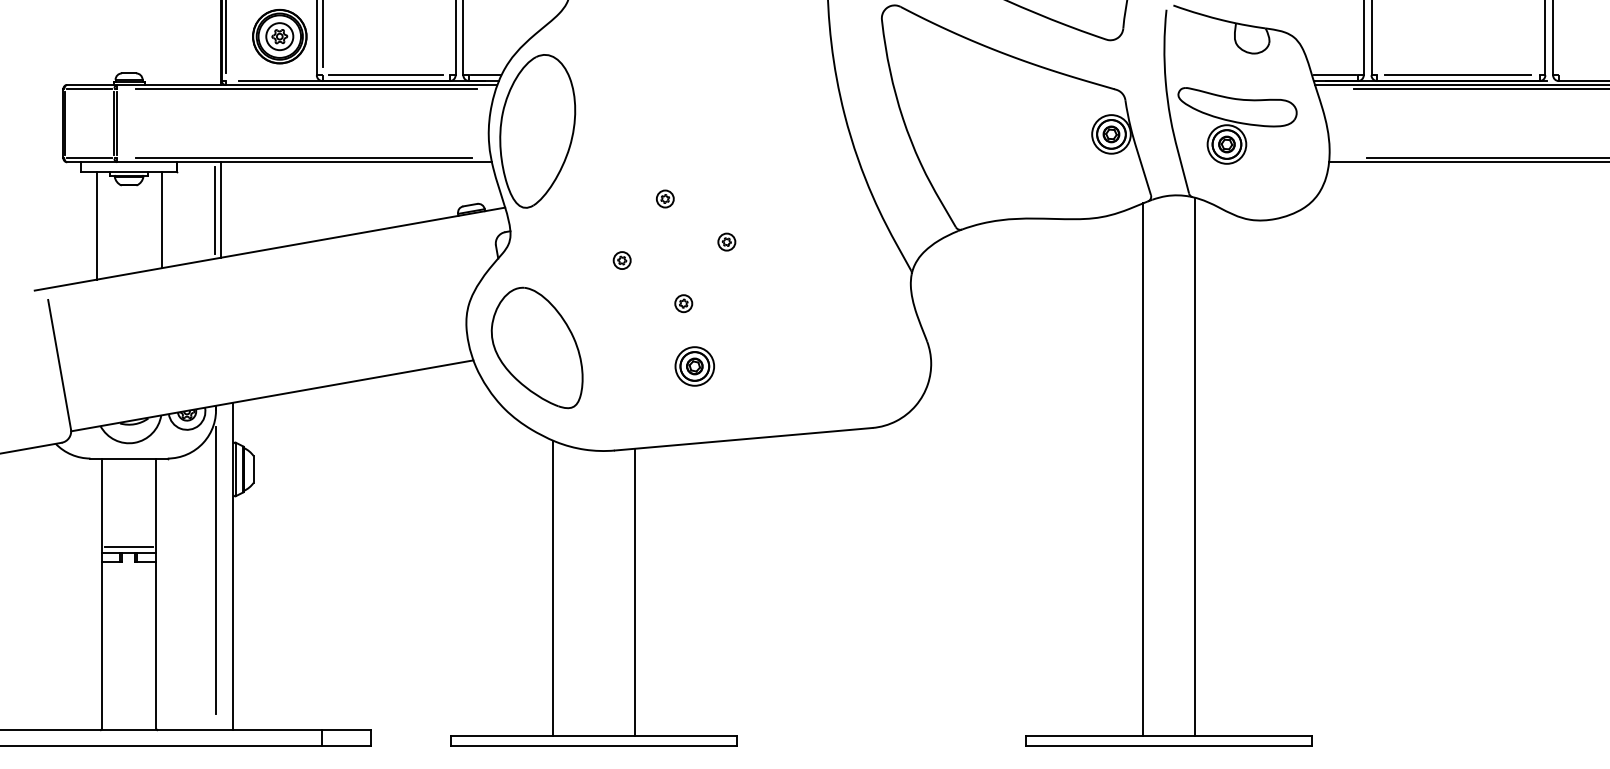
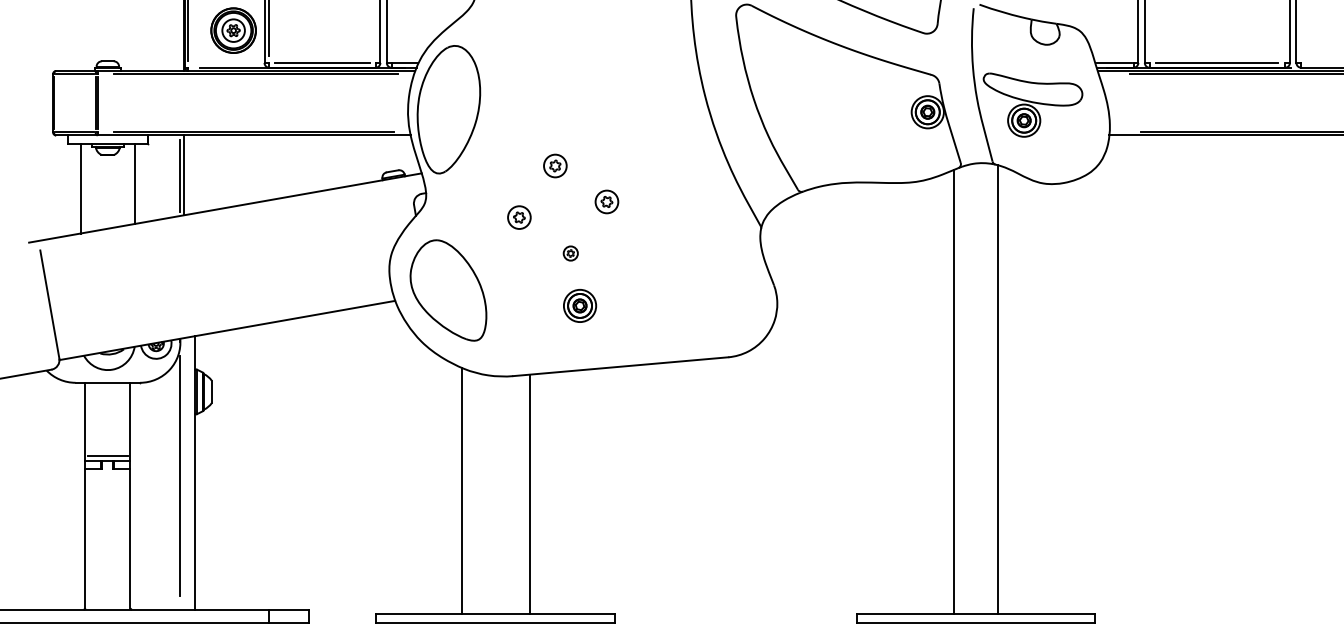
part: (665, 199) -> (555, 166), size x1.6
part: (726, 242) -> (606, 202), size x1.6
part: (622, 260) -> (519, 217), size x1.6

